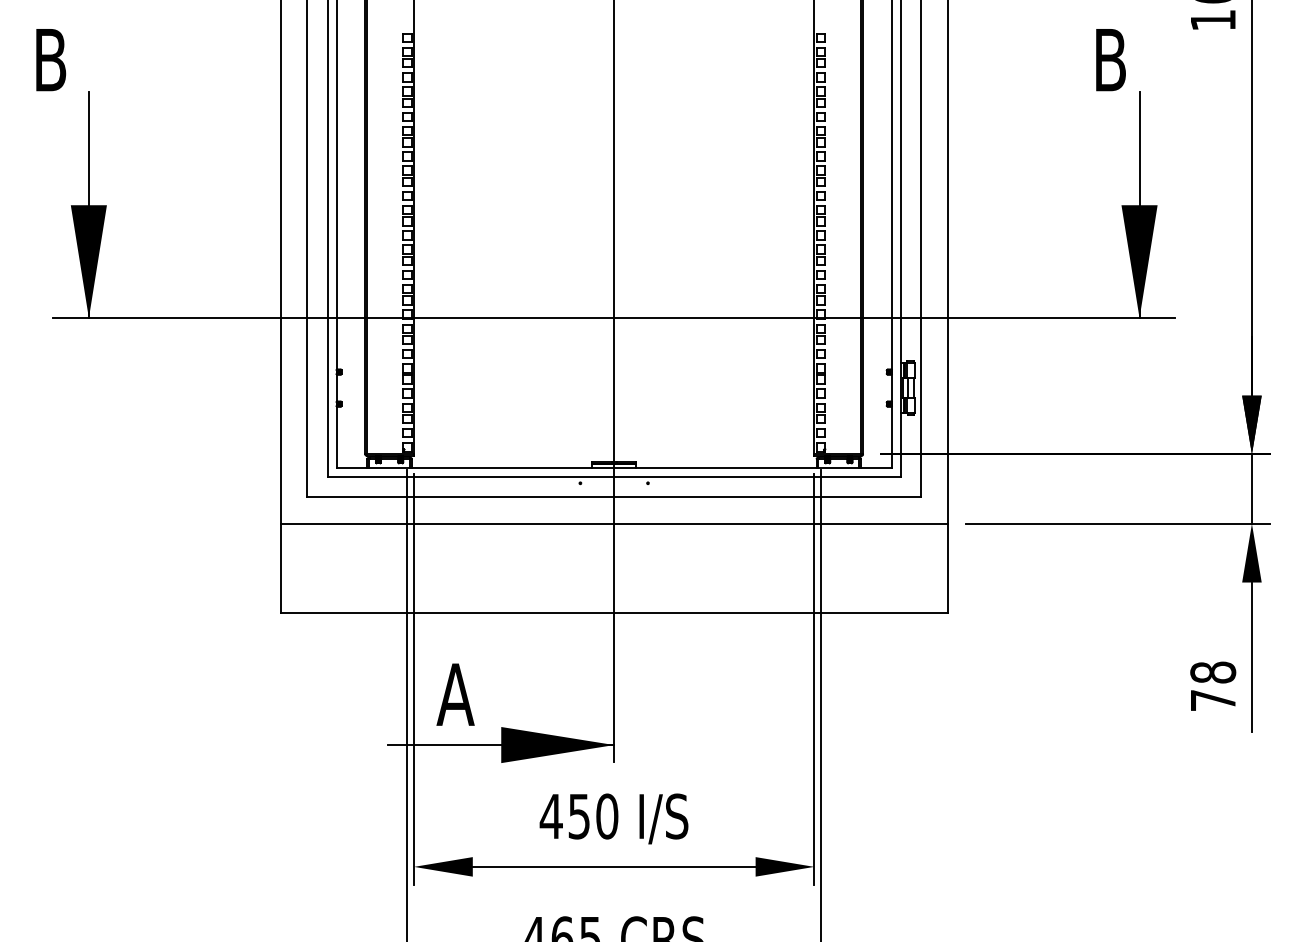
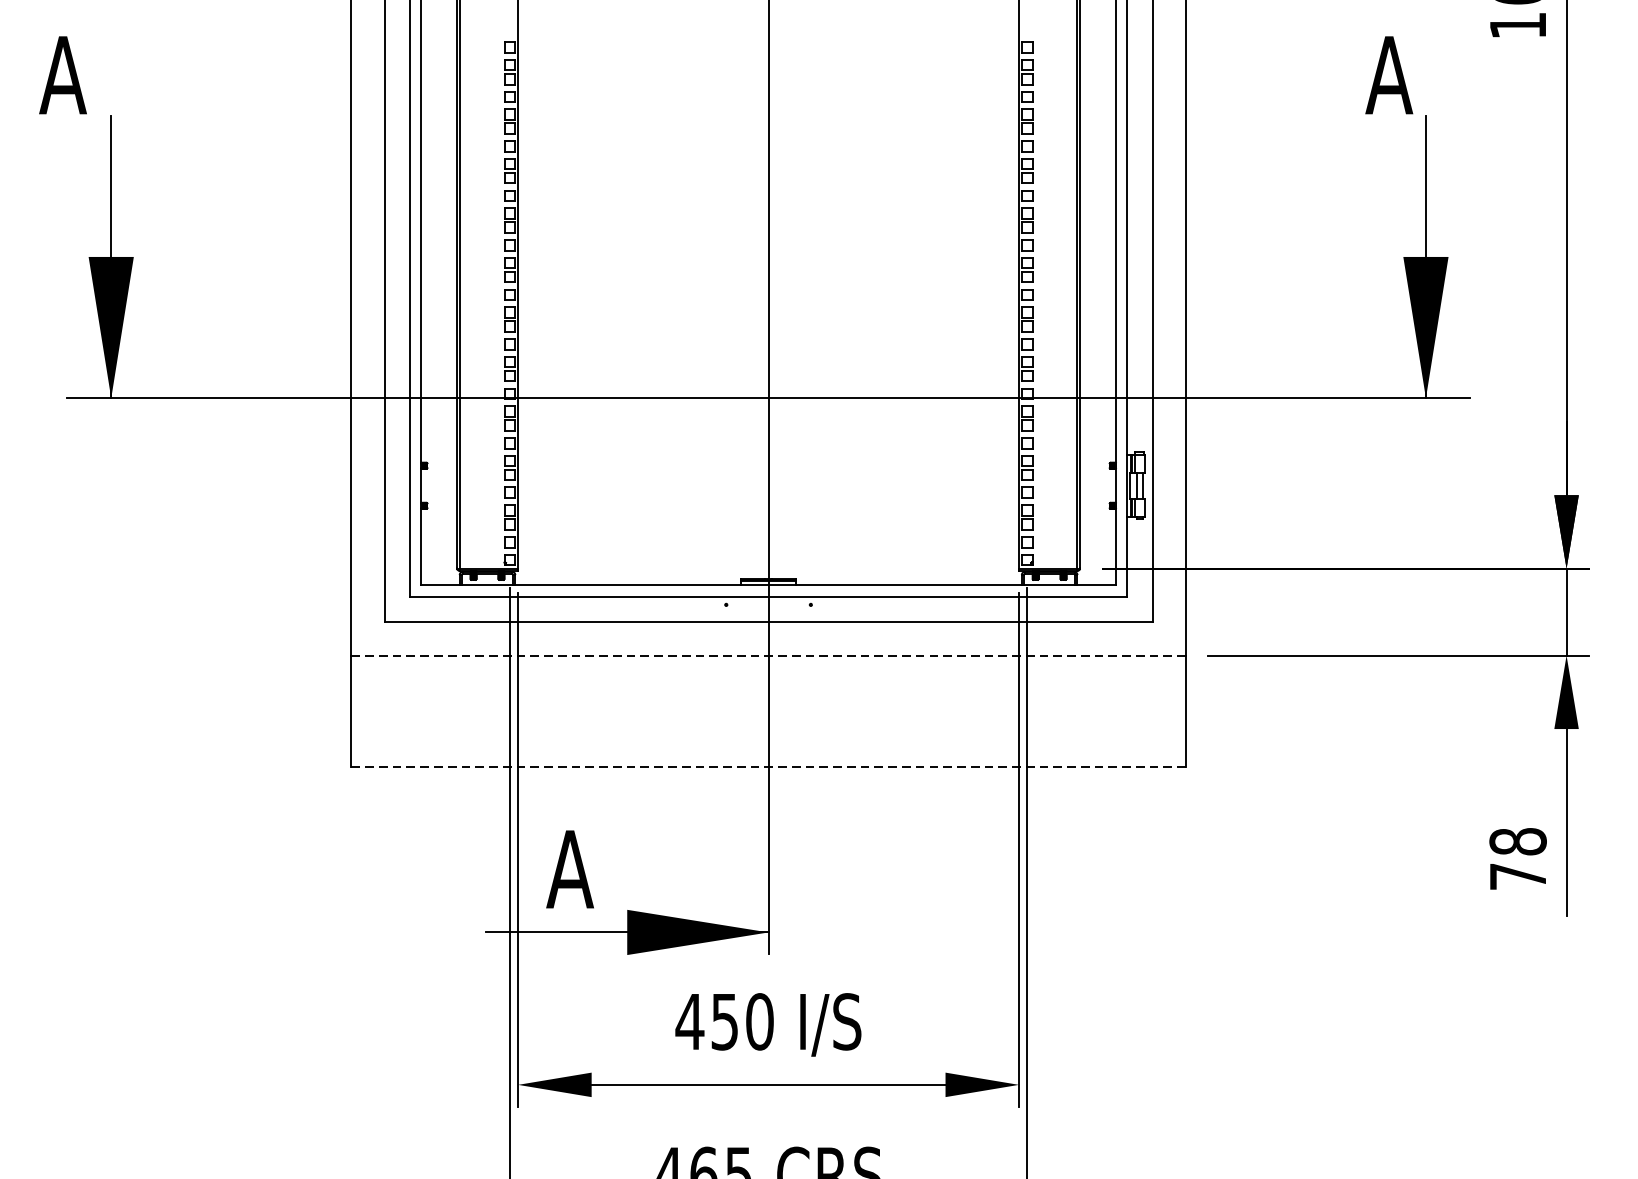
text: (50, 60) -> (63, 75), B -> A
text: (1110, 60) -> (1389, 75), B -> A
line: (614, 523) -> (768, 655), solid -> dashed
line: (614, 612) -> (768, 766), solid -> dashed

